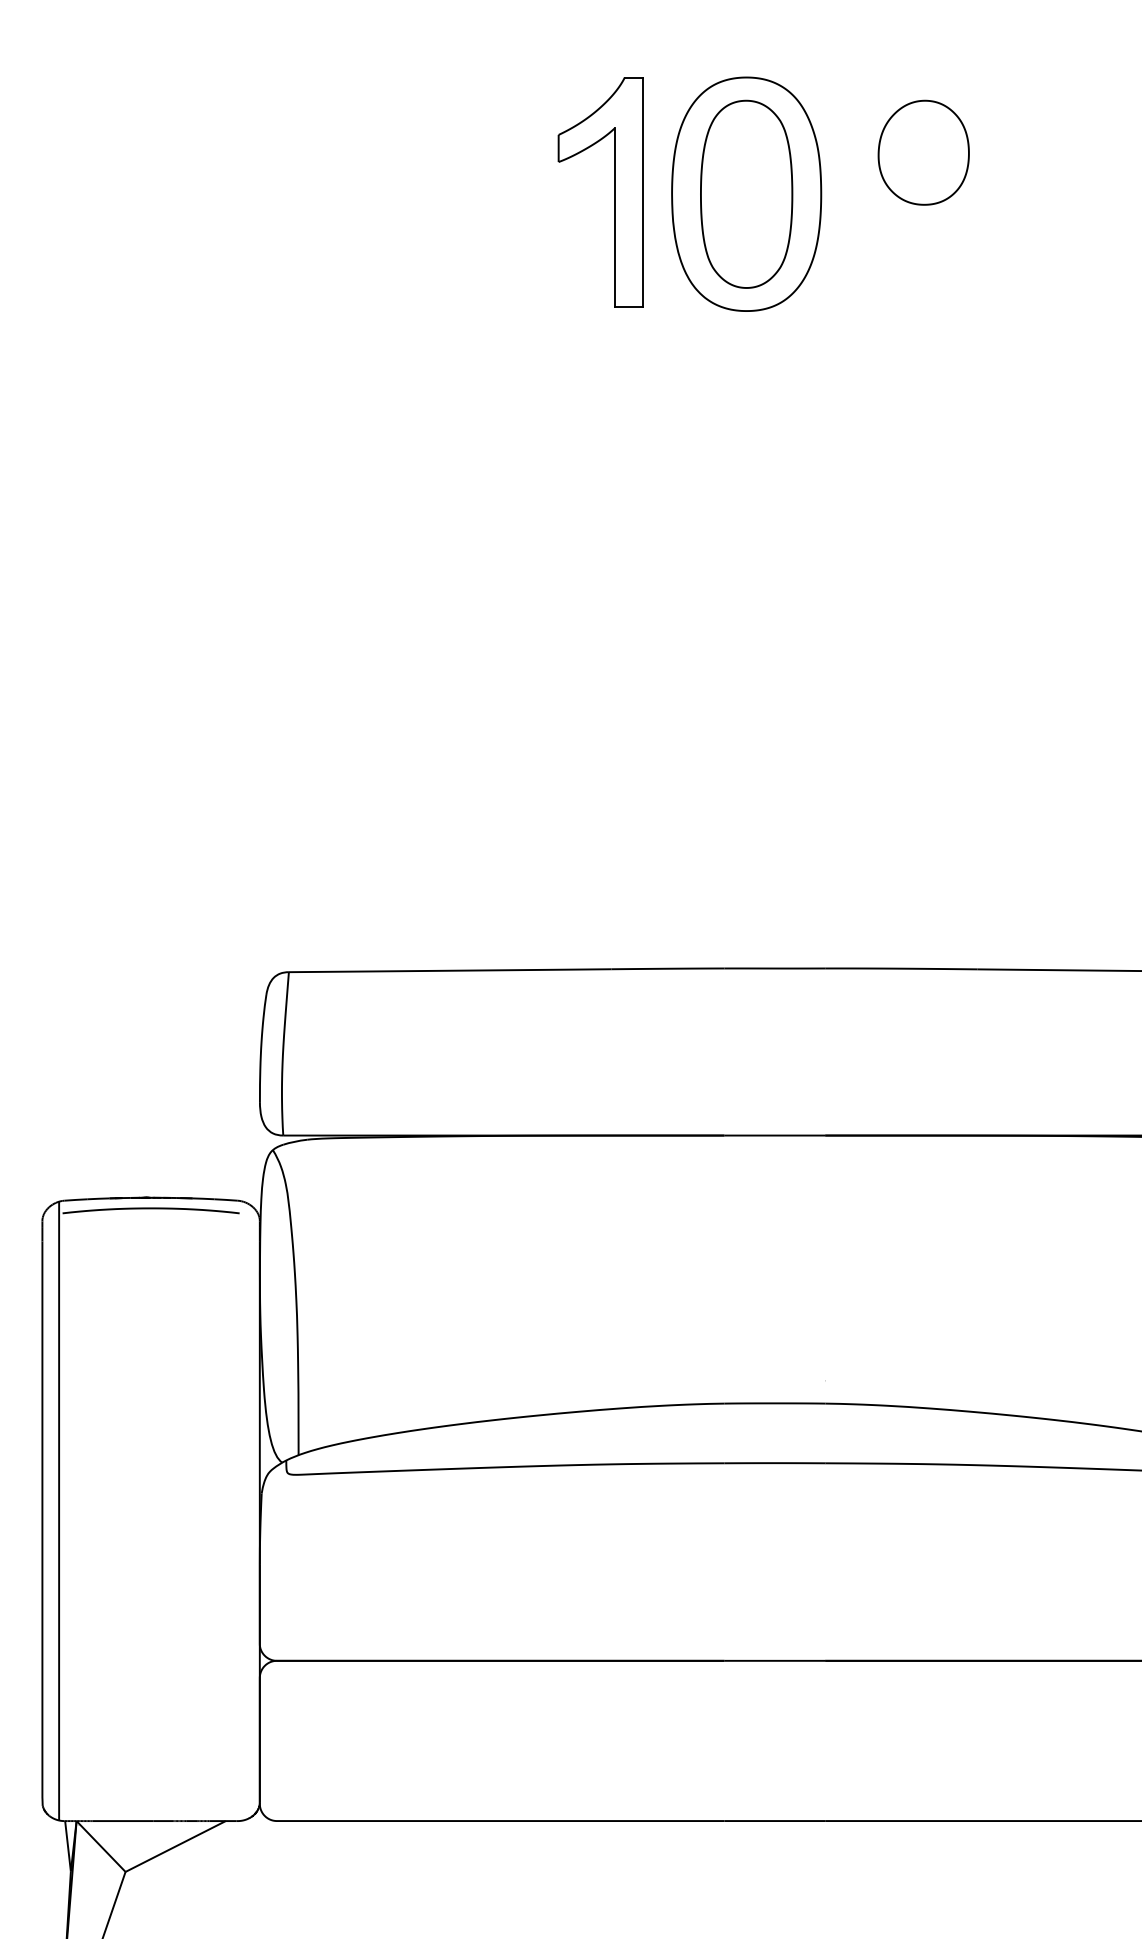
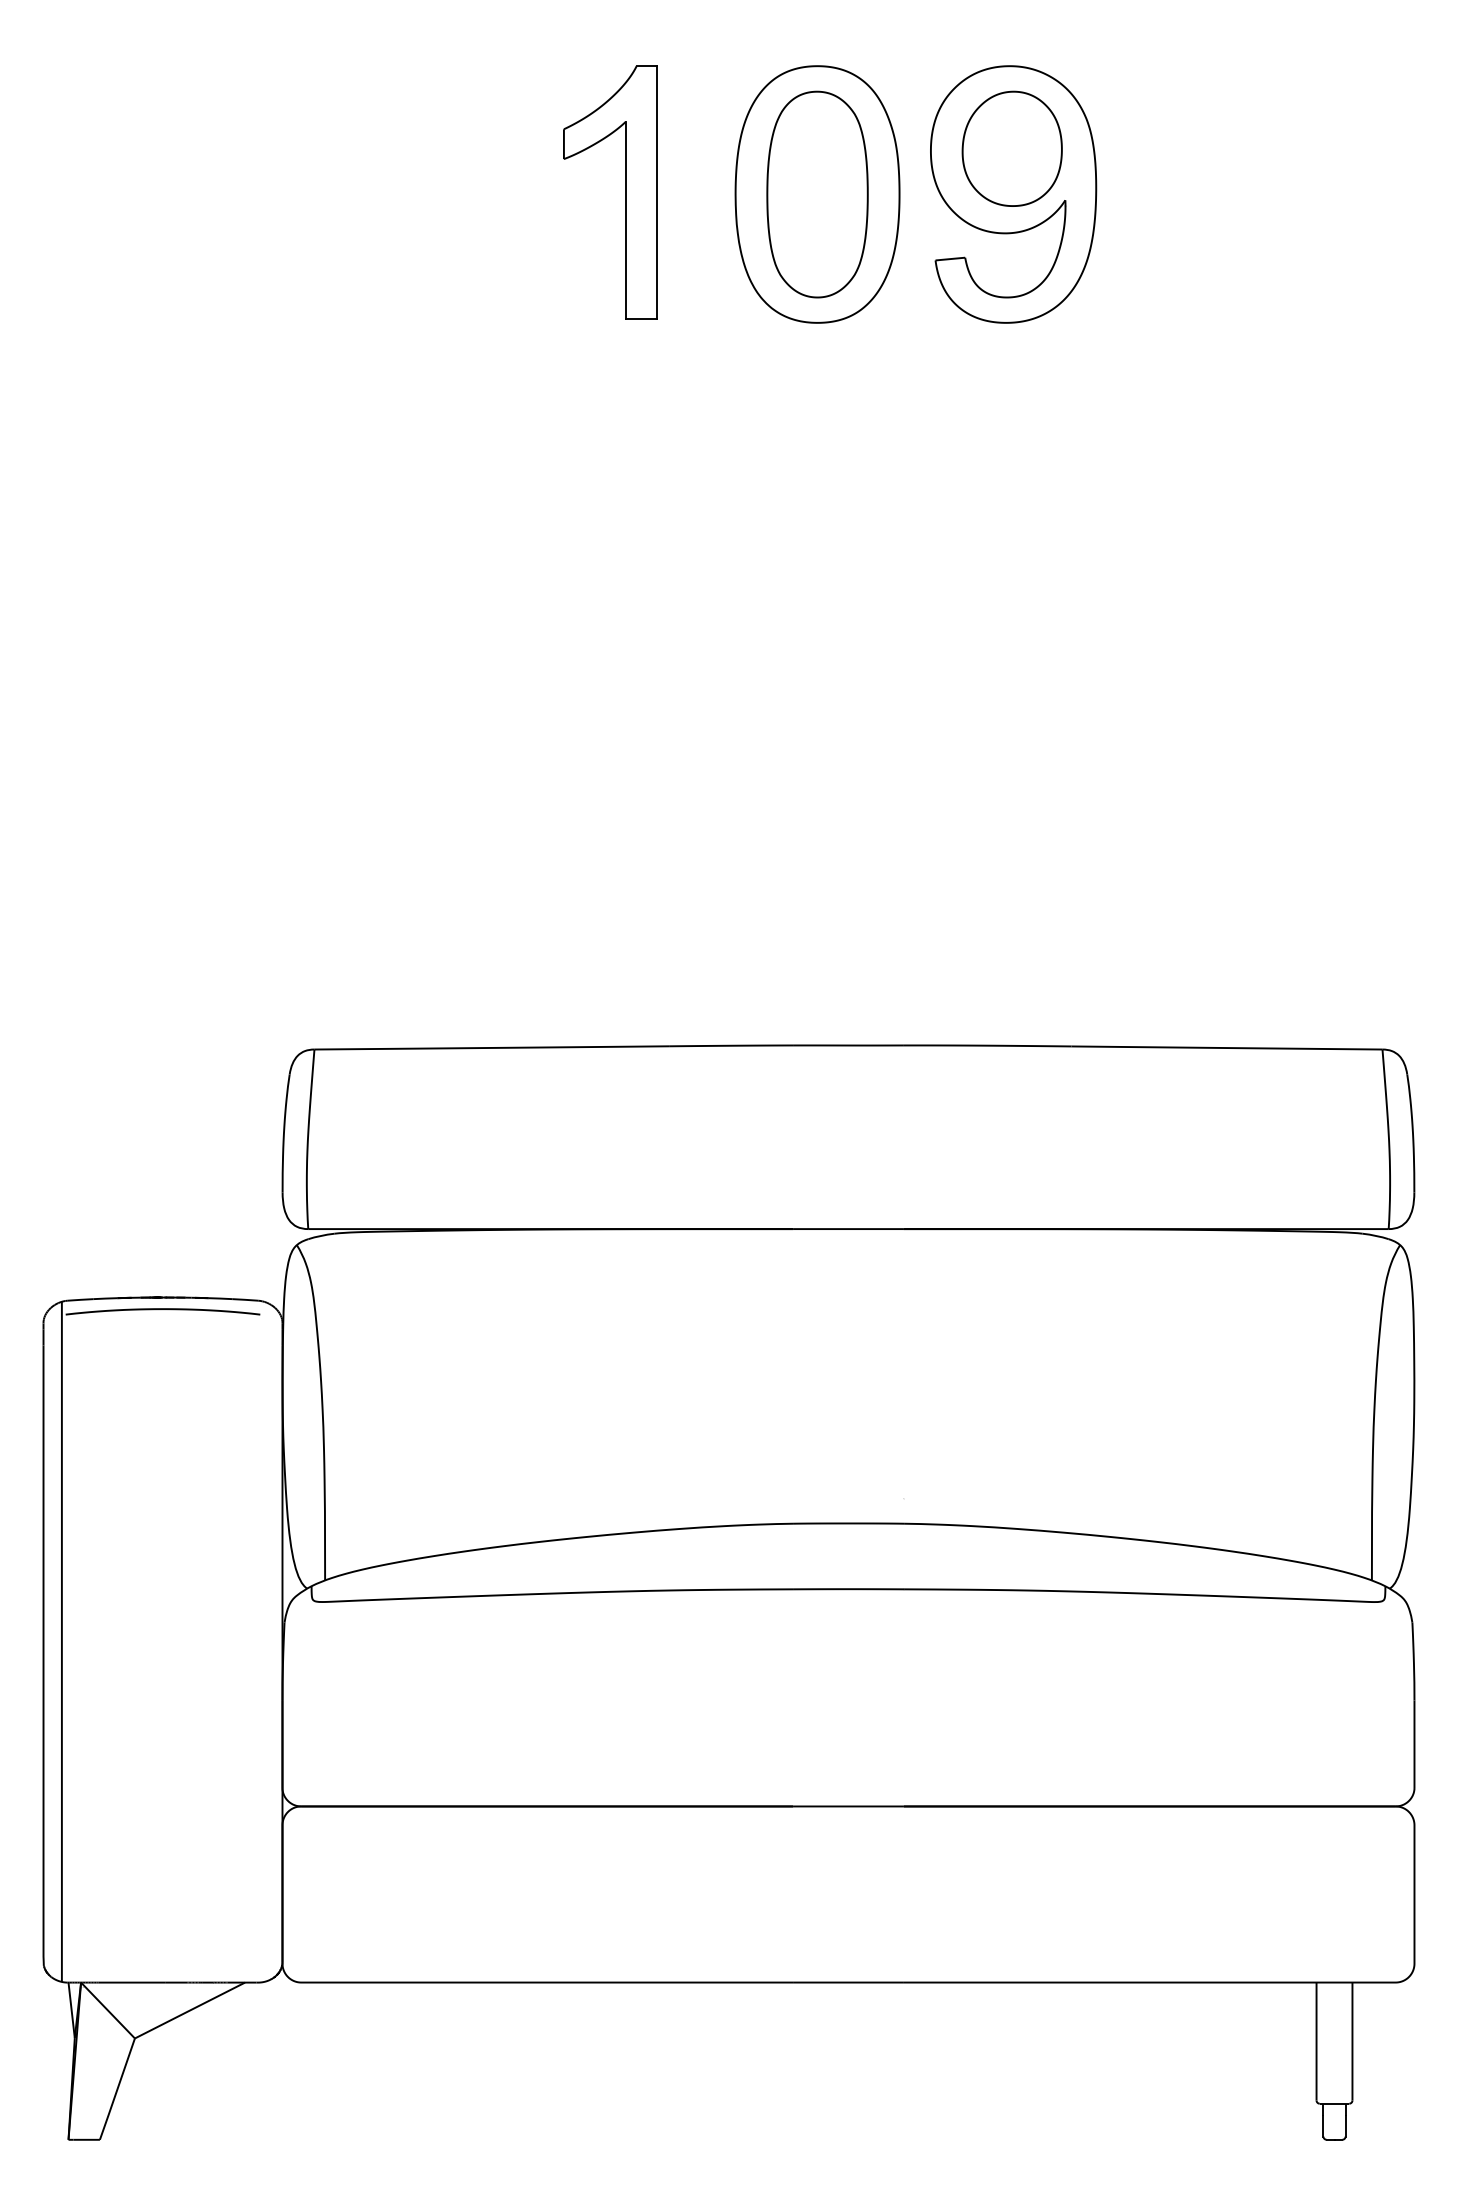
part: (614, 192) -> (625, 192), moved
part: (924, 194) -> (1013, 194), added

